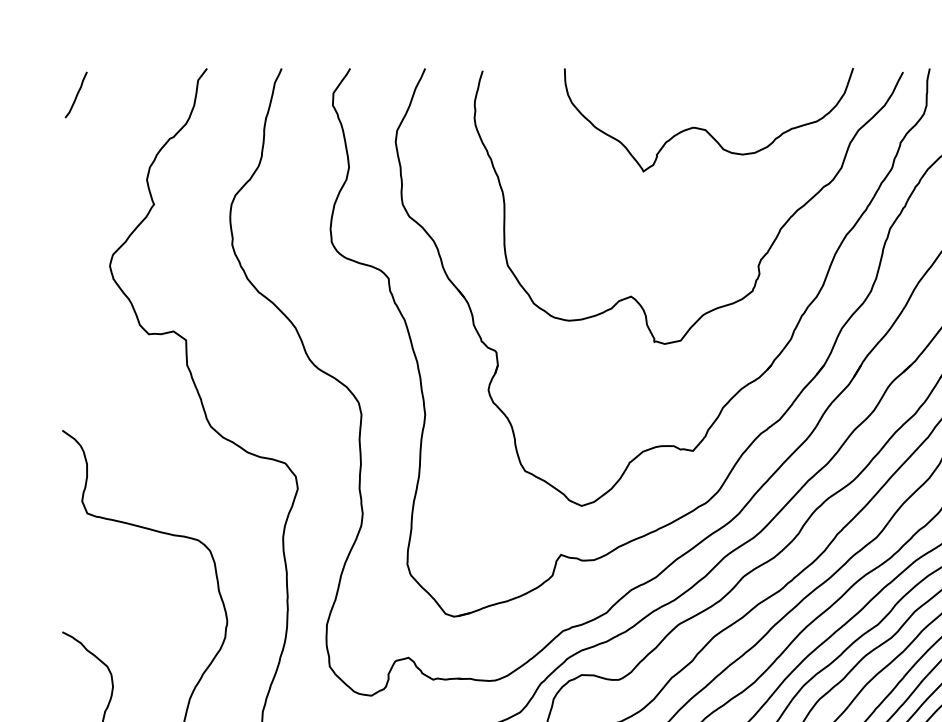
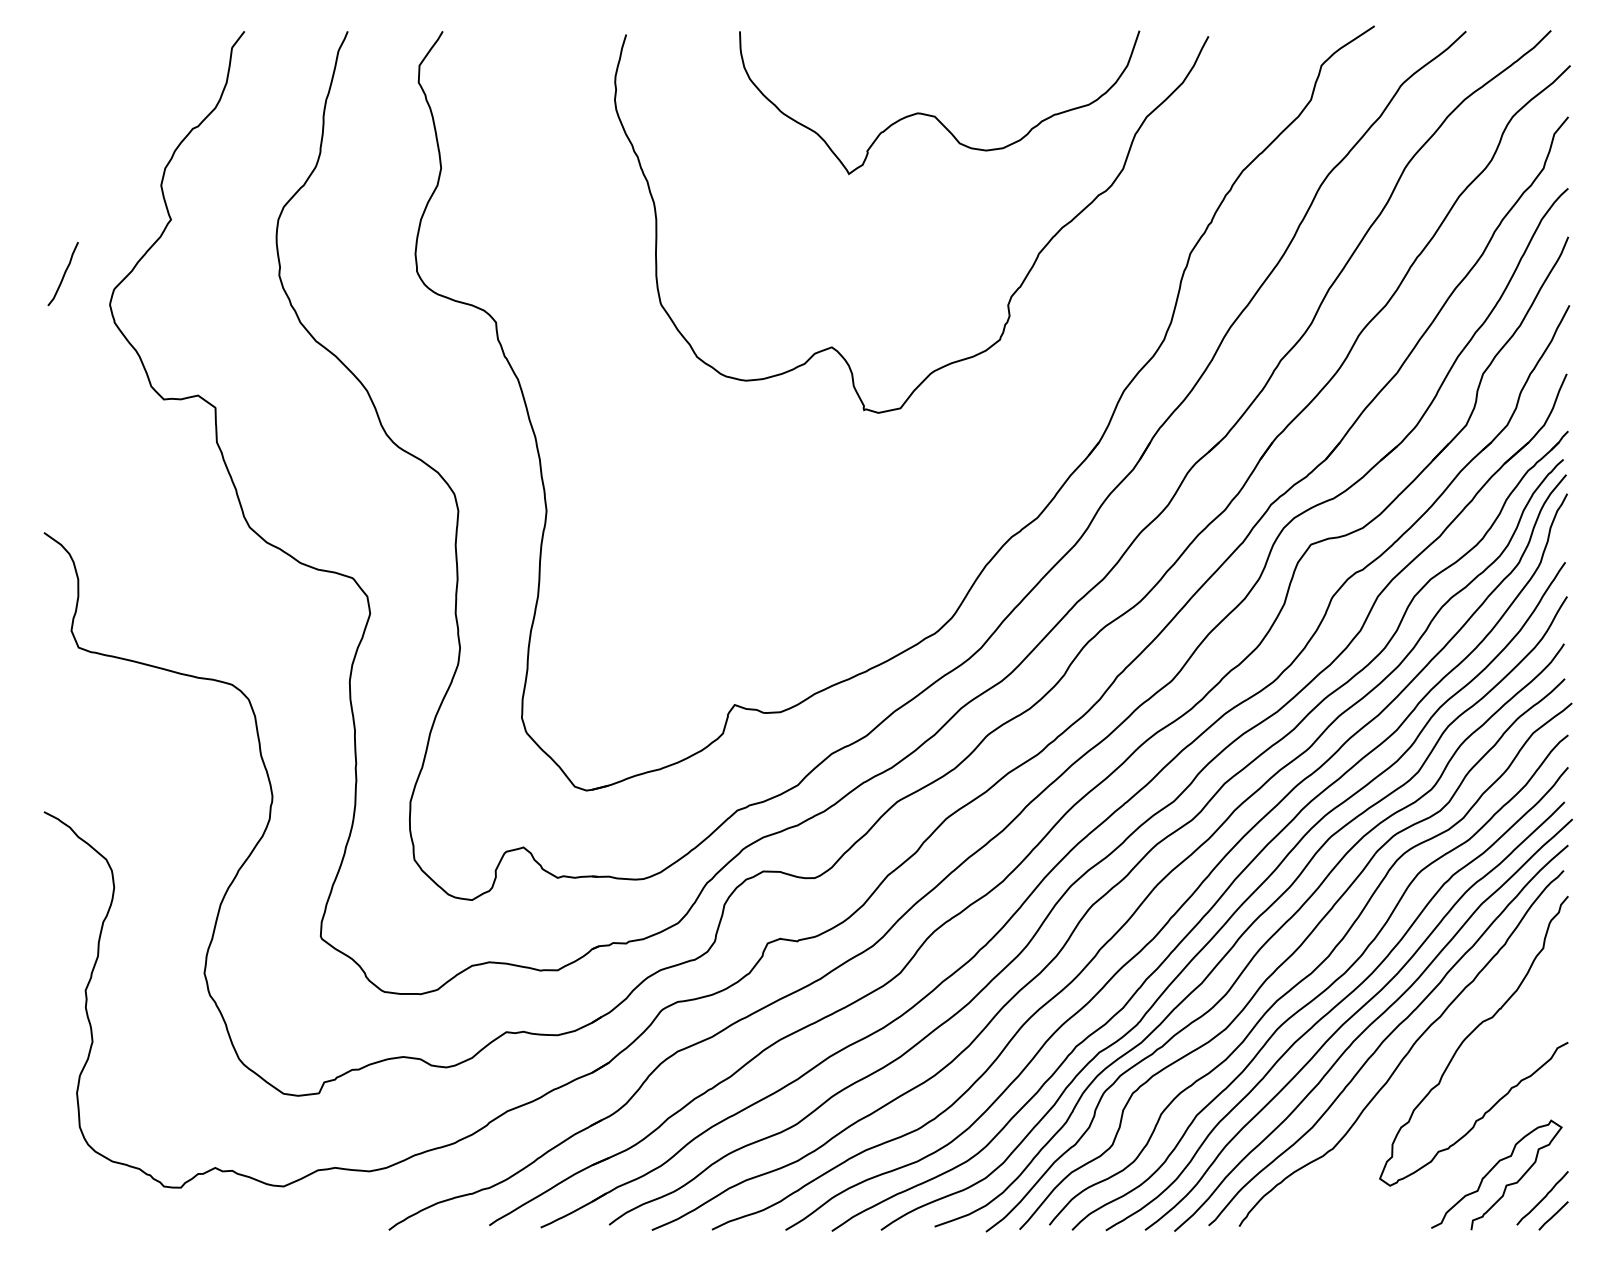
curve: (76, 95) -> (63, 274), moved
part: (742, 387) -> (986, 472), removed

